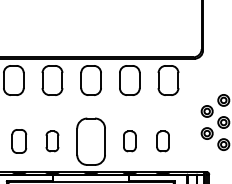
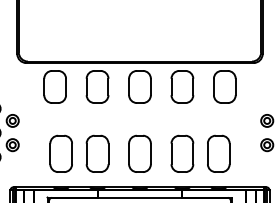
part: (18, 141) -> (60, 153), size x1.43
part: (52, 141) -> (97, 153), size x1.67
part: (90, 141) -> (139, 153), size x0.71
part: (129, 141) -> (182, 153), size x1.67
part: (162, 141) -> (218, 153), size x1.67

